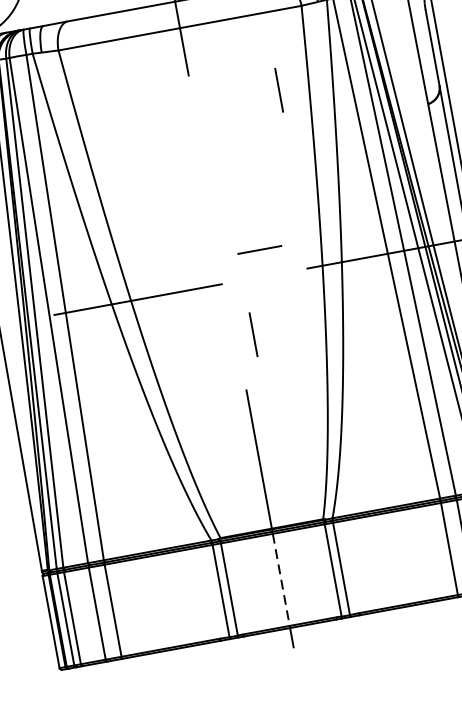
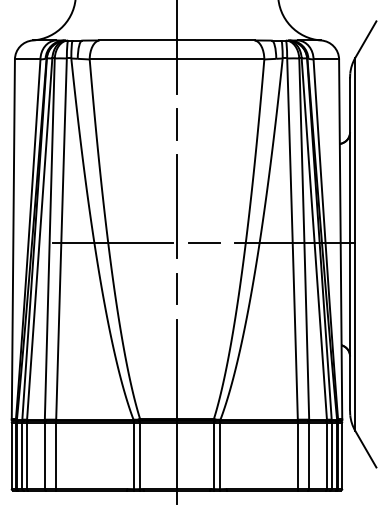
line: (278, 90) -> (176, 124), moved
line: (218, 232) -> (177, 206), added
line: (260, 249) -> (204, 242), moved
line: (252, 334) -> (176, 288), moved
line: (282, 580) -> (177, 456), dashed -> solid

